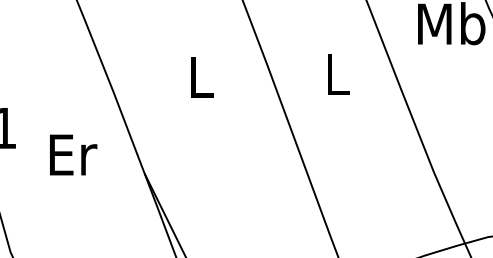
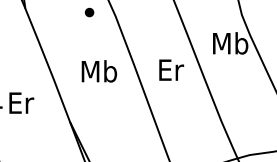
text: (338, 73) -> (171, 69), L -> Er
text: (201, 77) -> (99, 71), L -> Mb
text: (73, 153) -> (21, 102), moved

